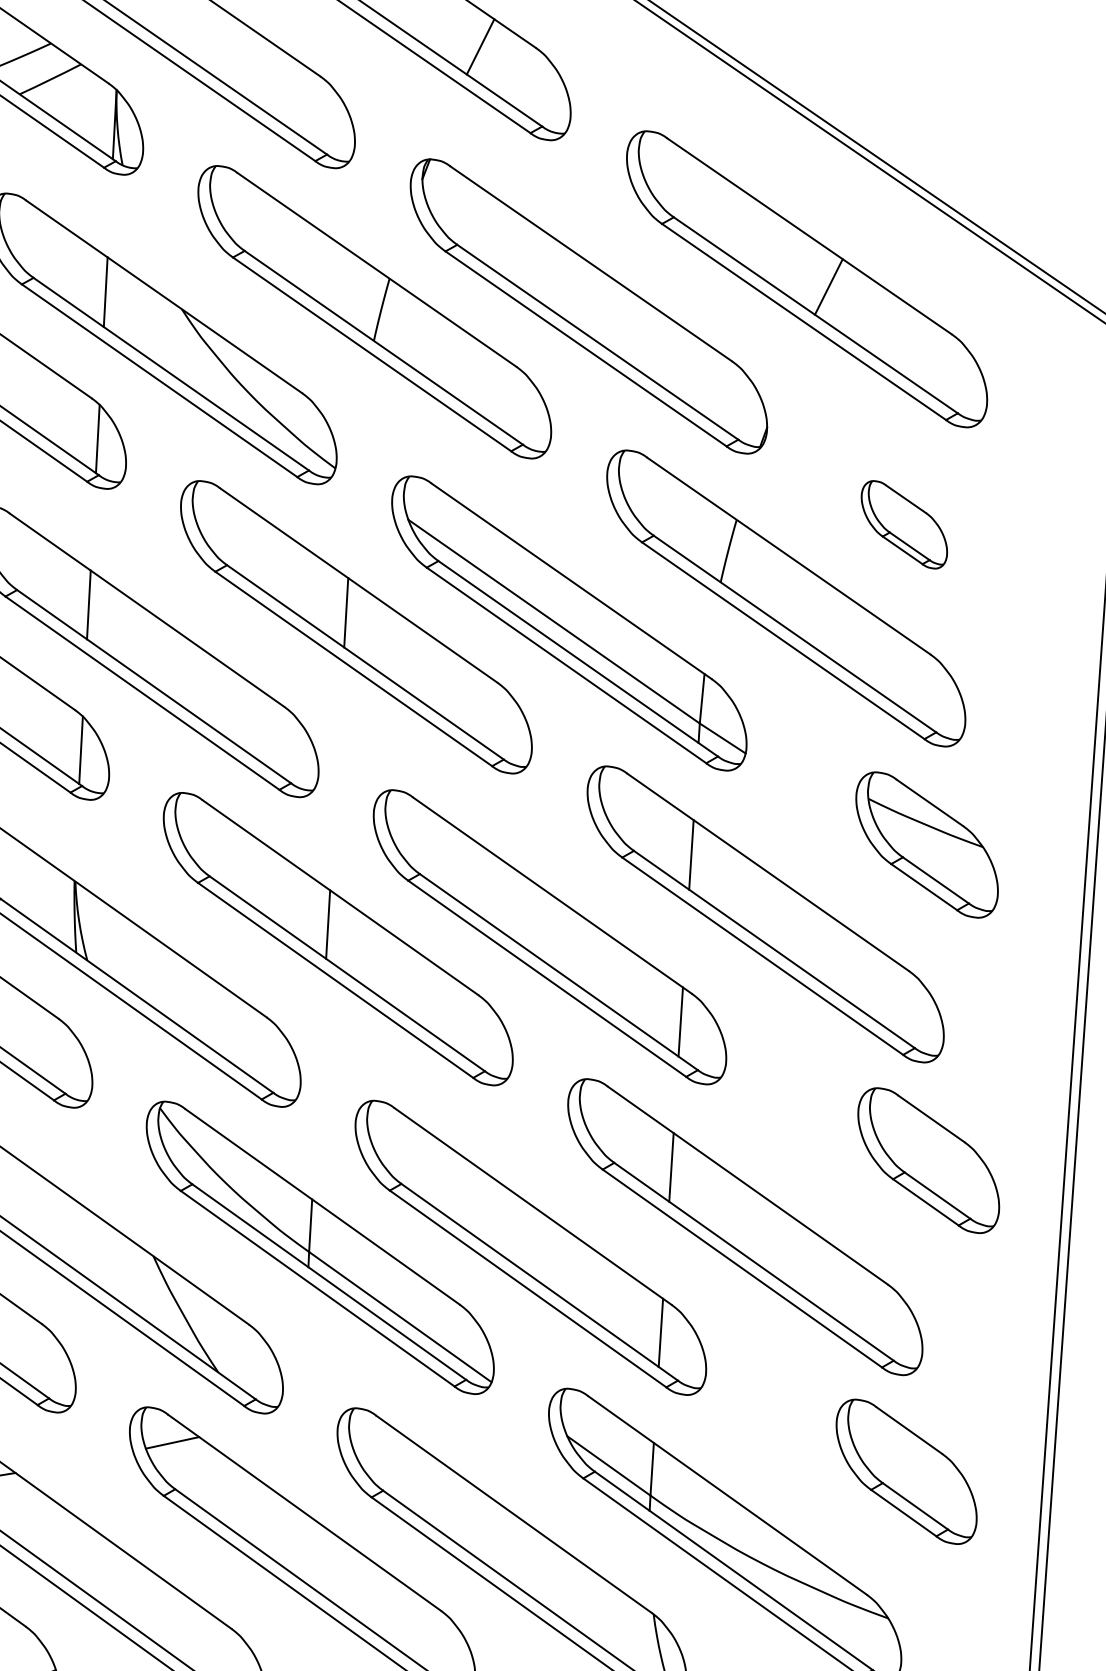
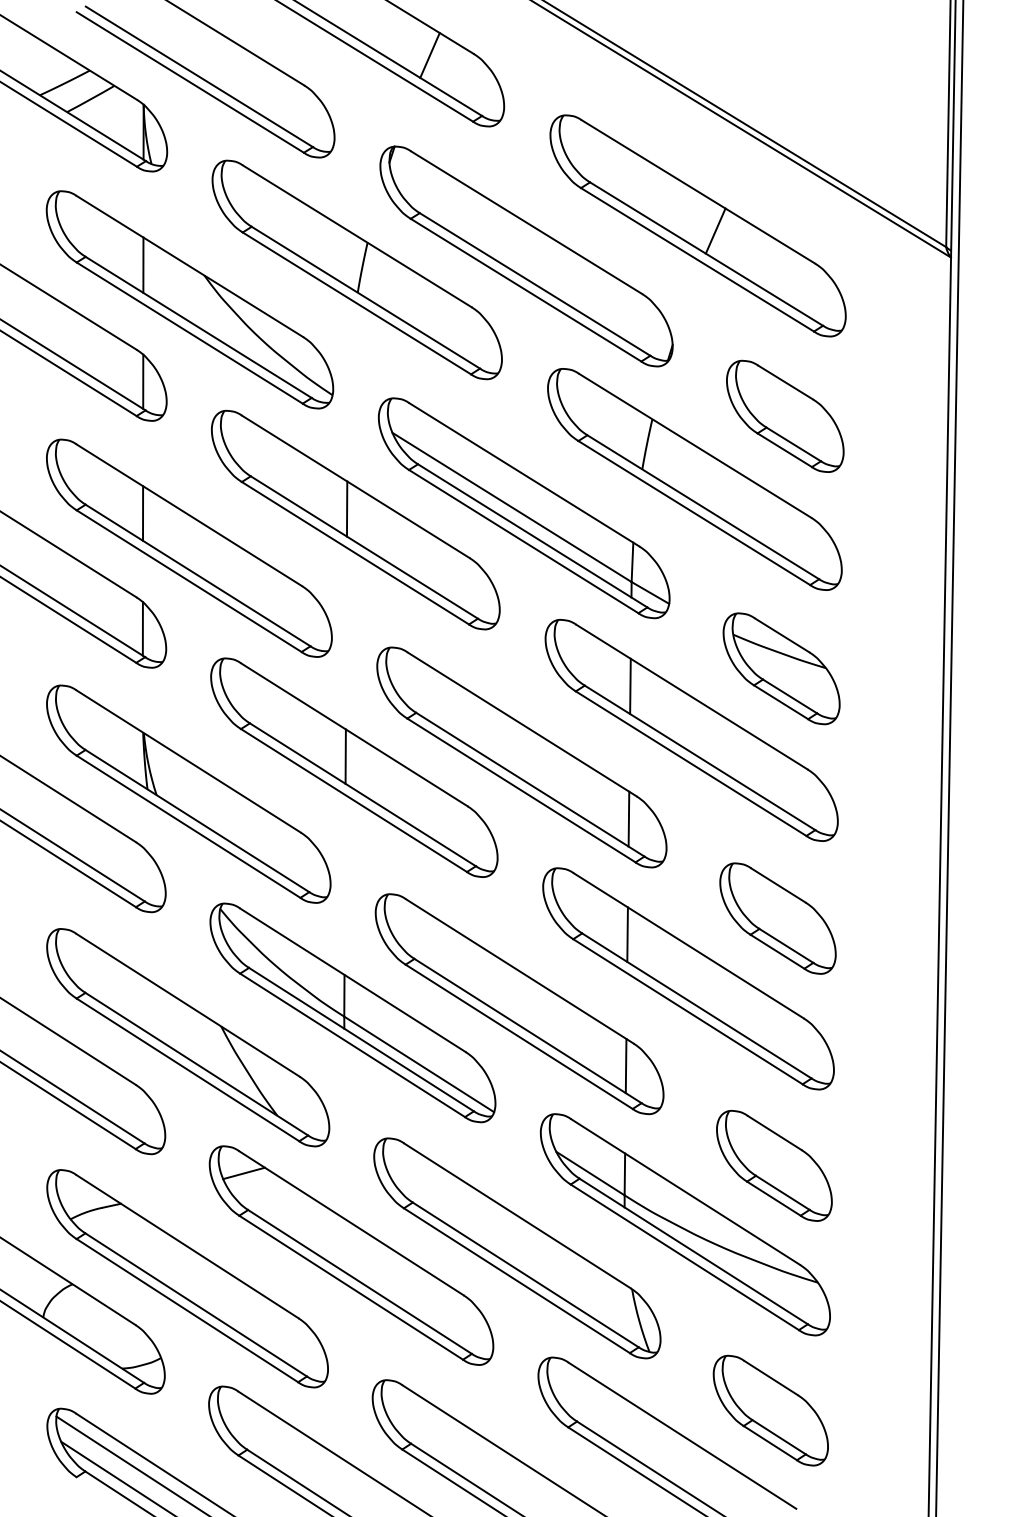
part: (904, 523) -> (785, 415), size x1.67
part: (926, 844) -> (781, 668), moved
part: (928, 1160) -> (777, 918), moved
part: (906, 1471) -> (774, 1165), moved

